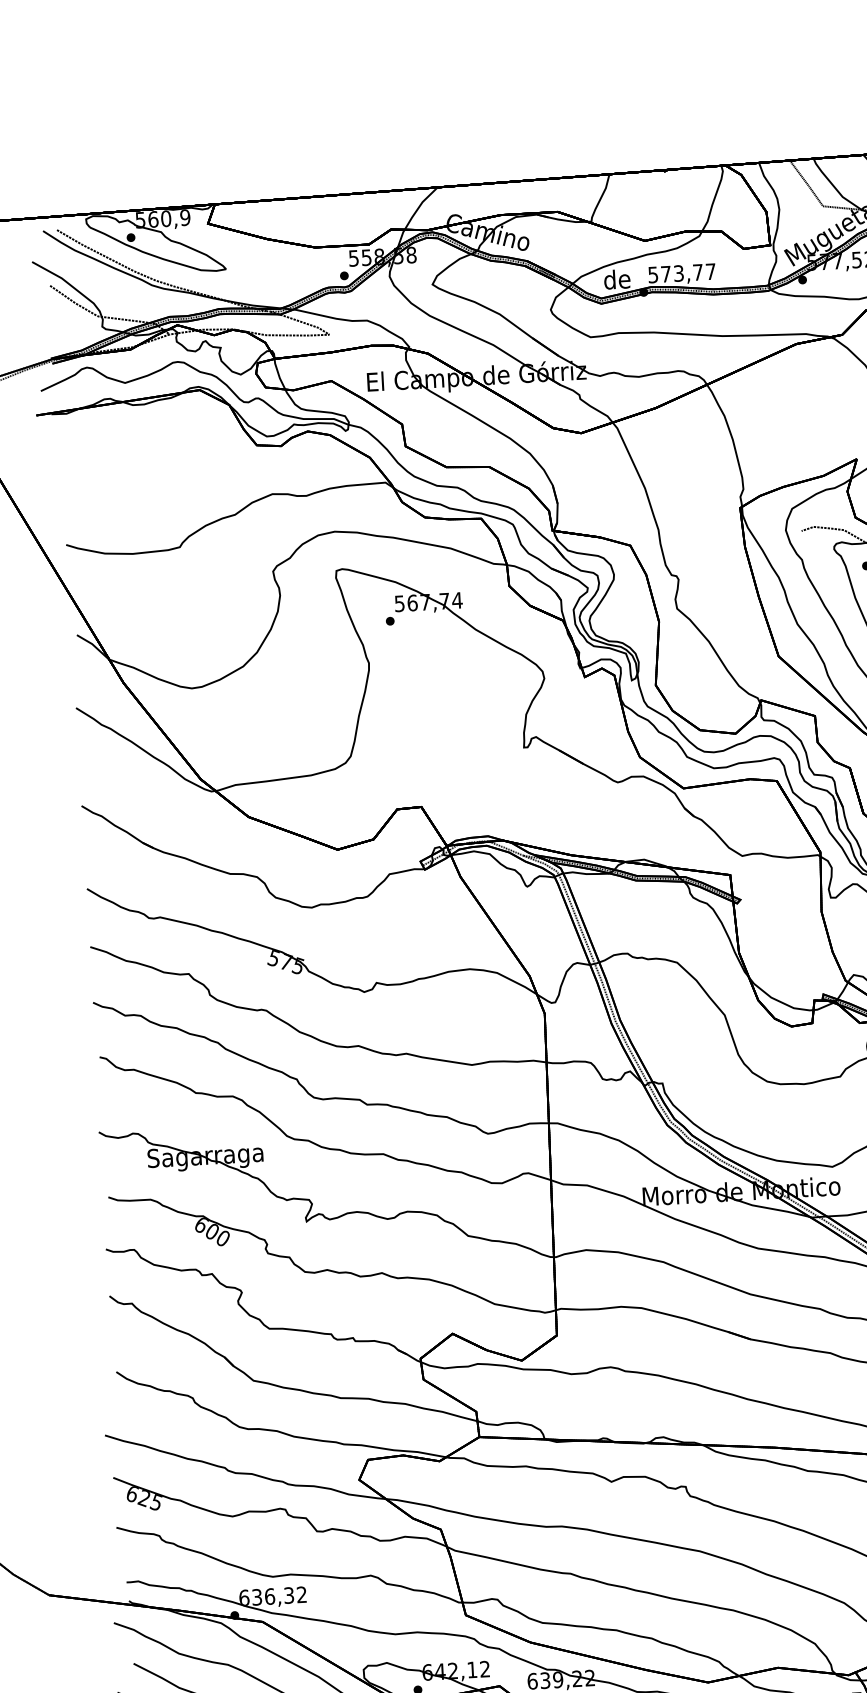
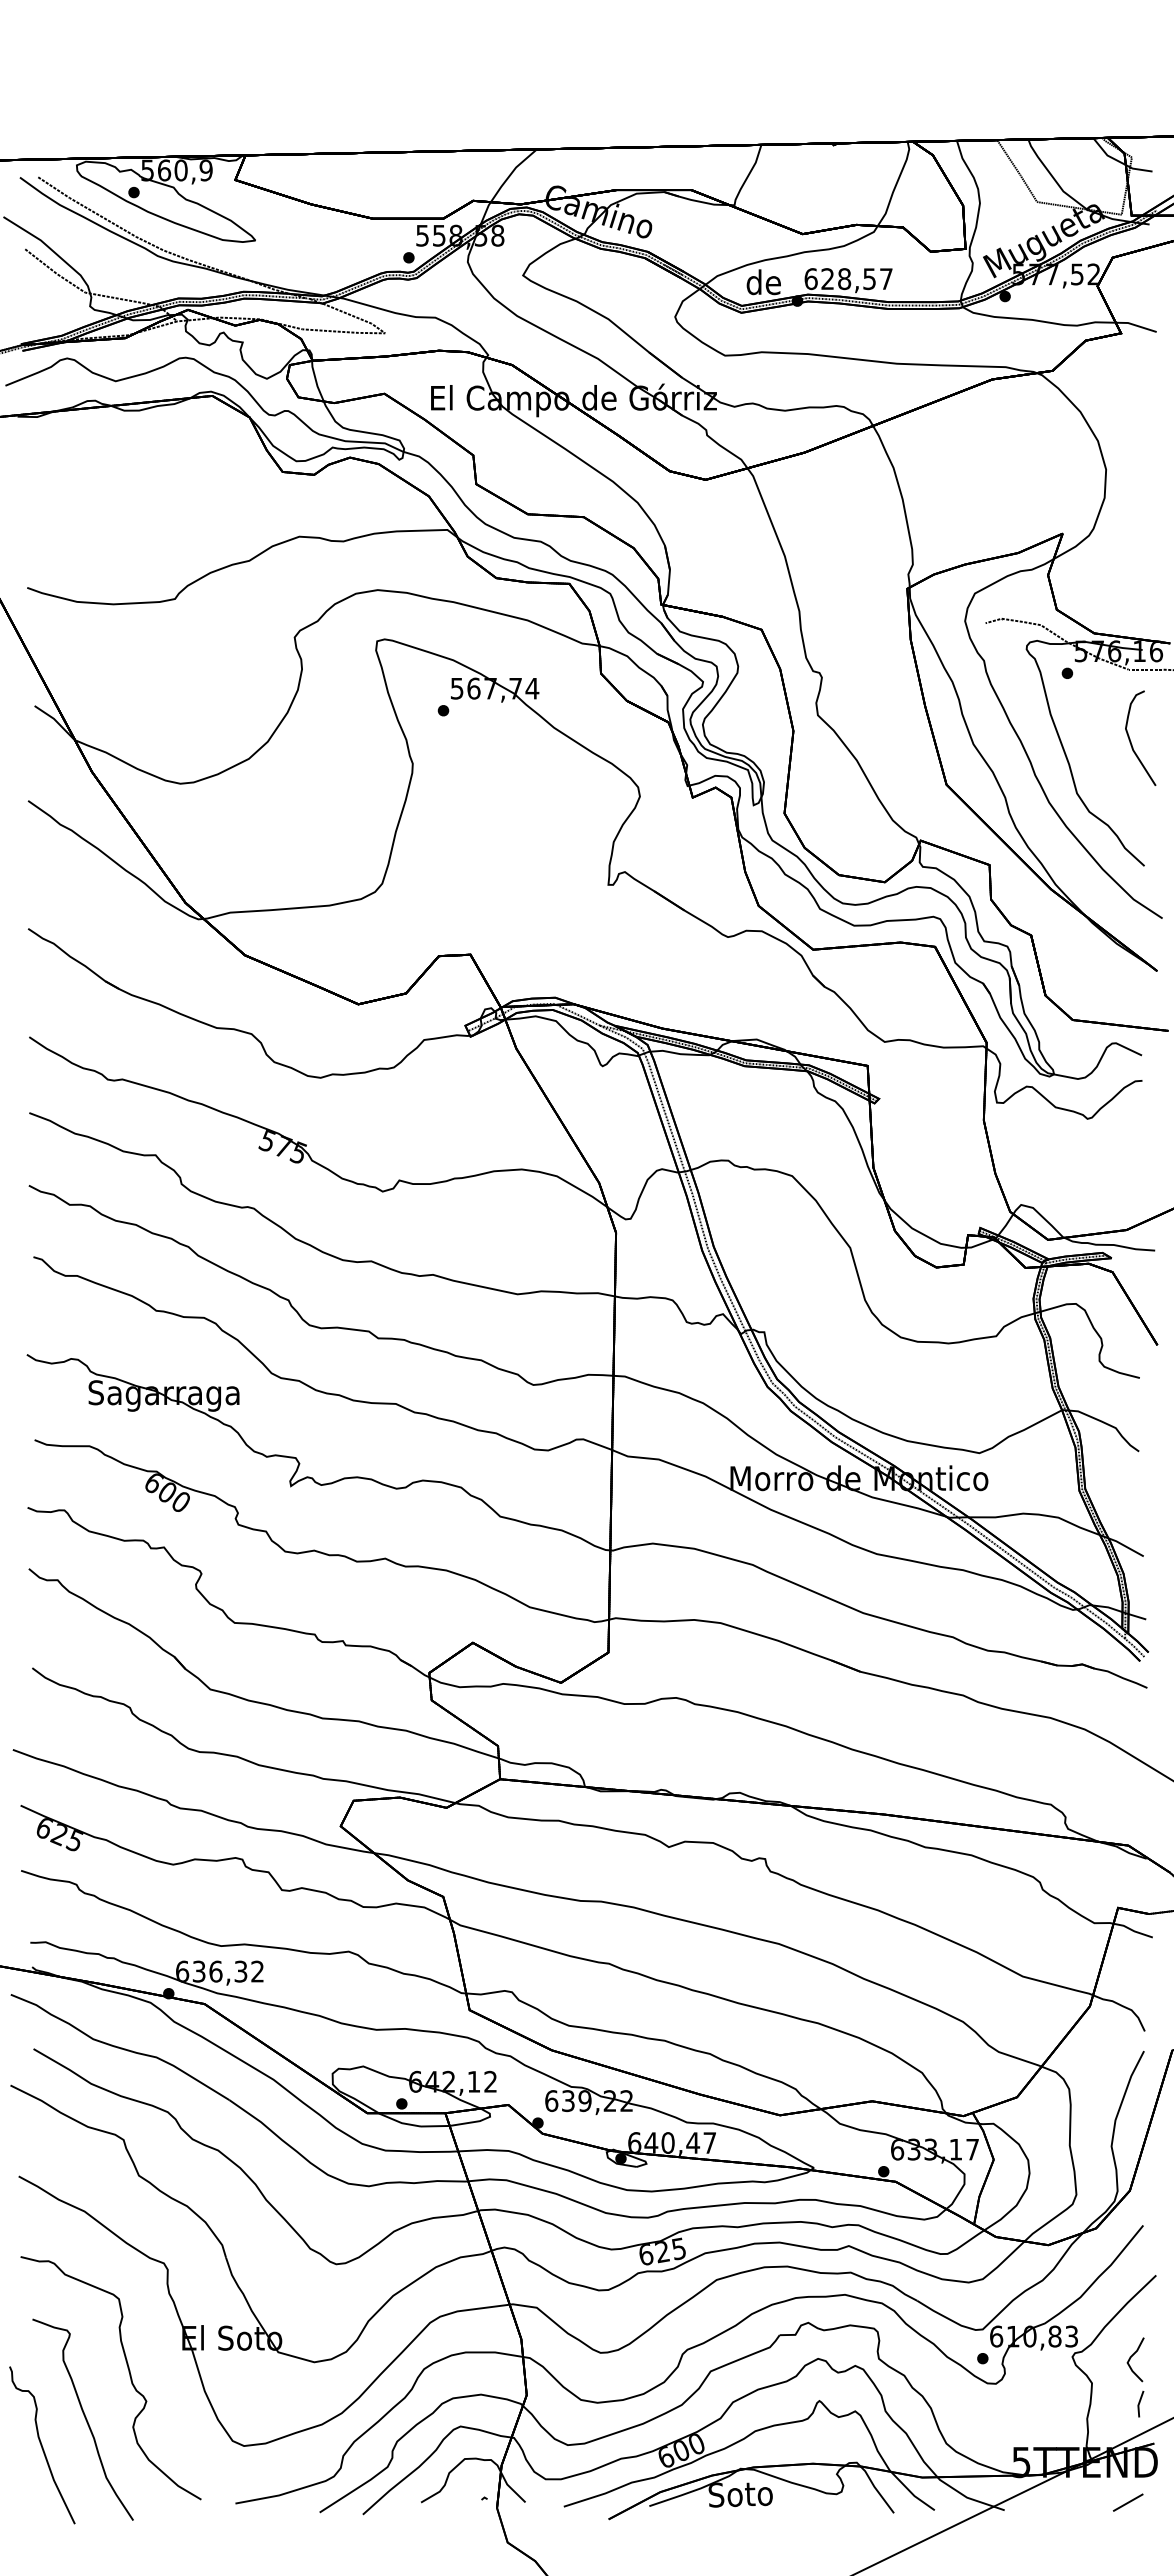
text: (675, 274) -> (839, 279), 573,77 -> 628,57

